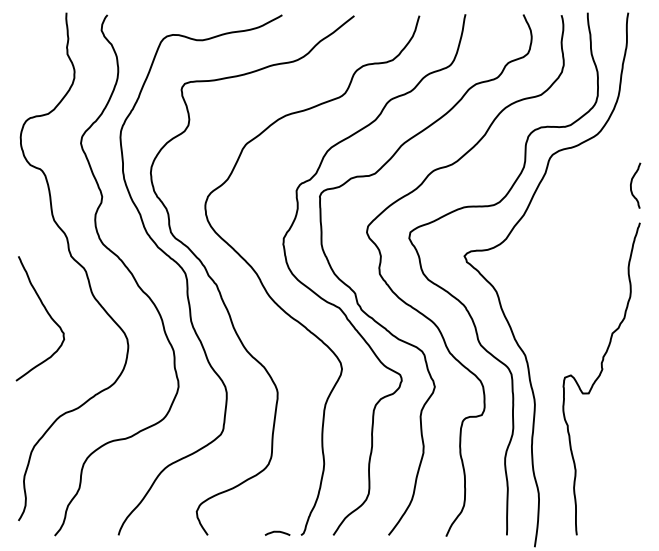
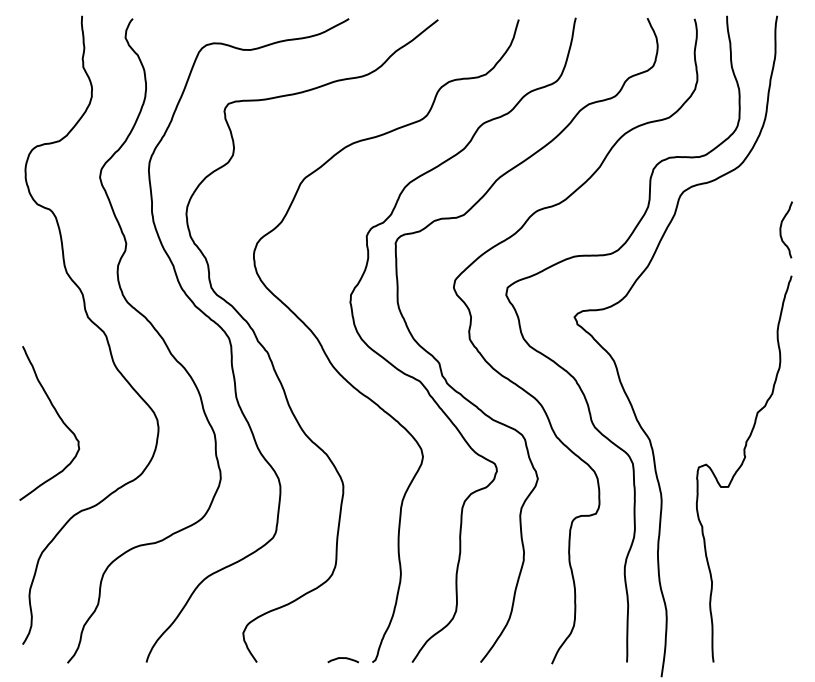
curve: (47, 313) -> (58, 417), moved

